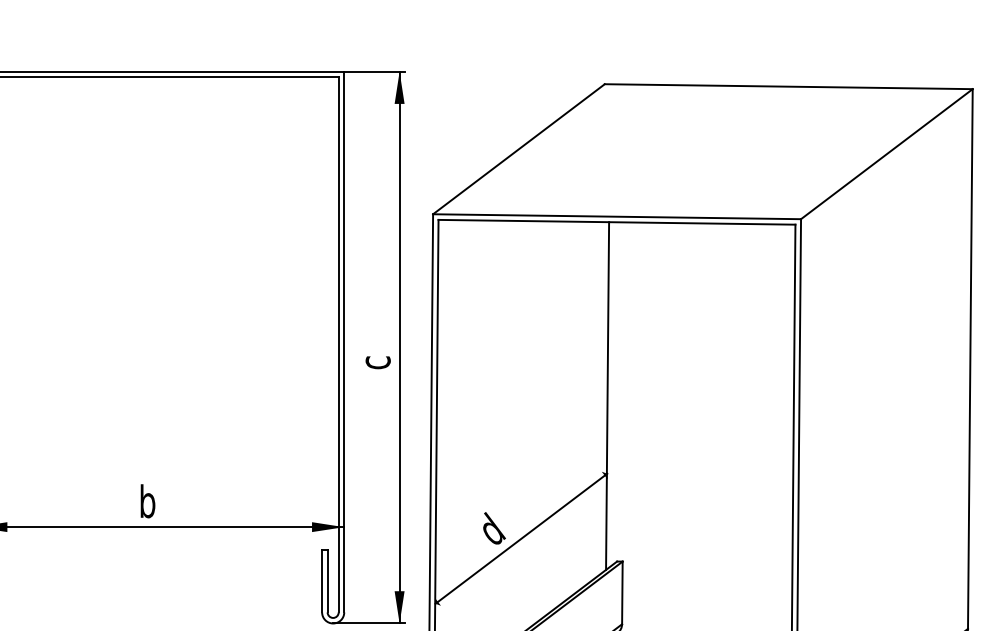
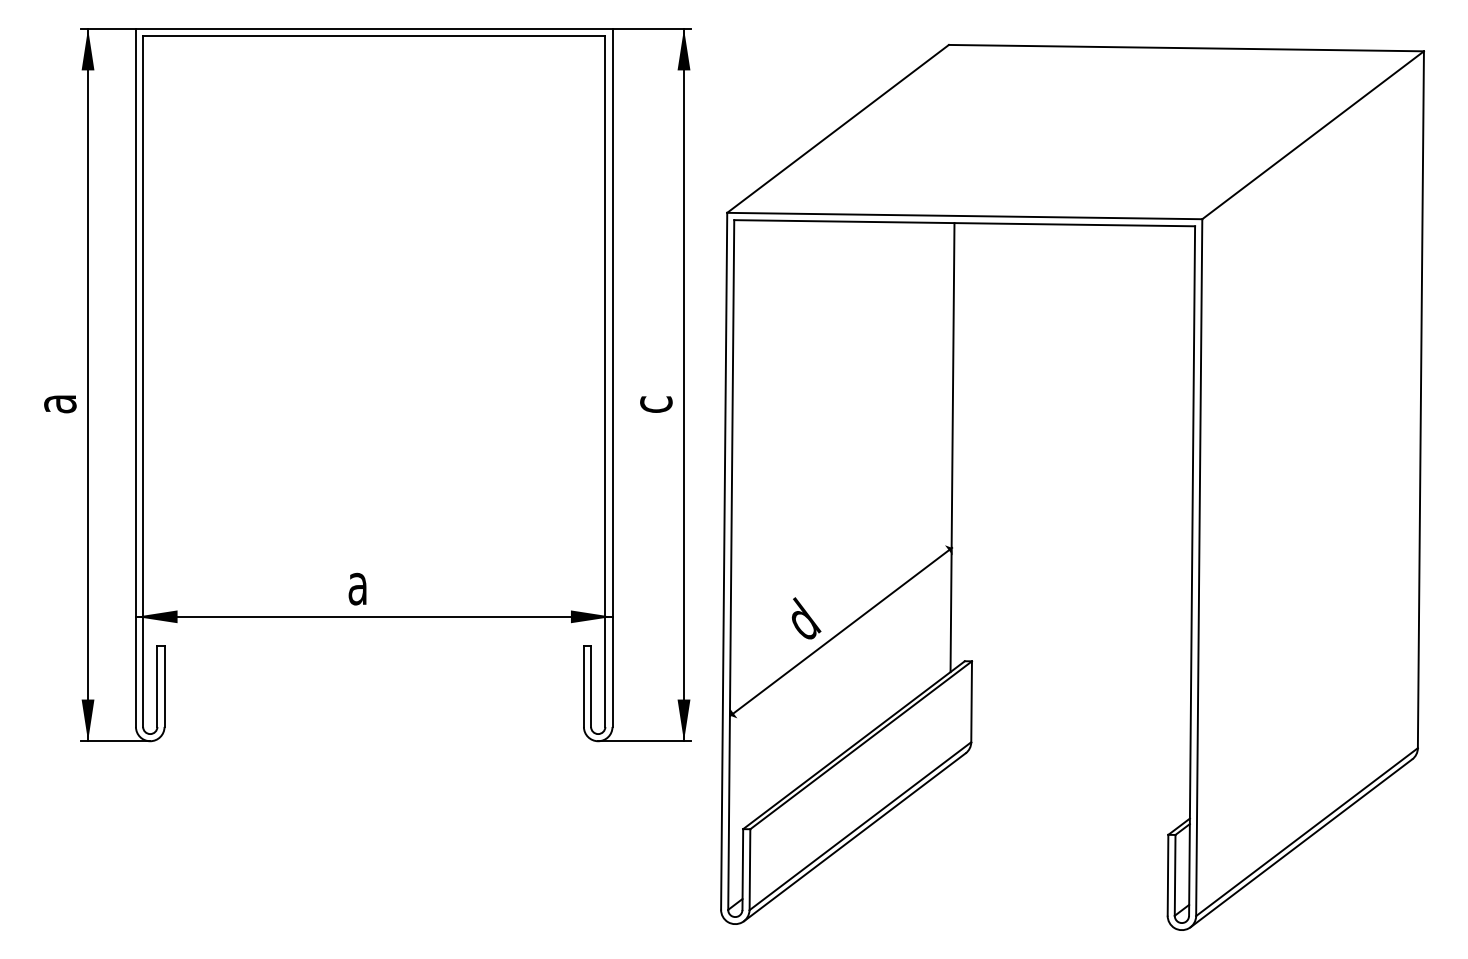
text: (147, 501) -> (358, 583), b -> a

